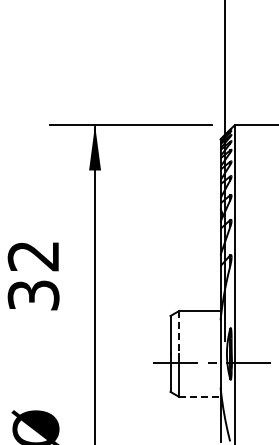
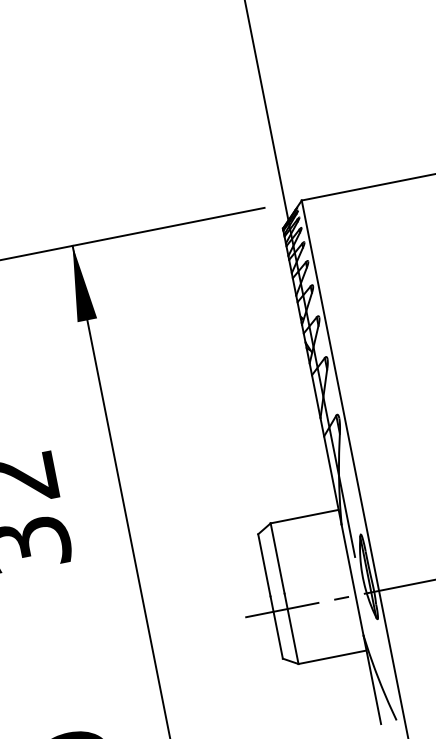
line: (179, 333) -> (278, 560), dashed -> solid
line: (199, 396) -> (331, 656), dashed -> solid

